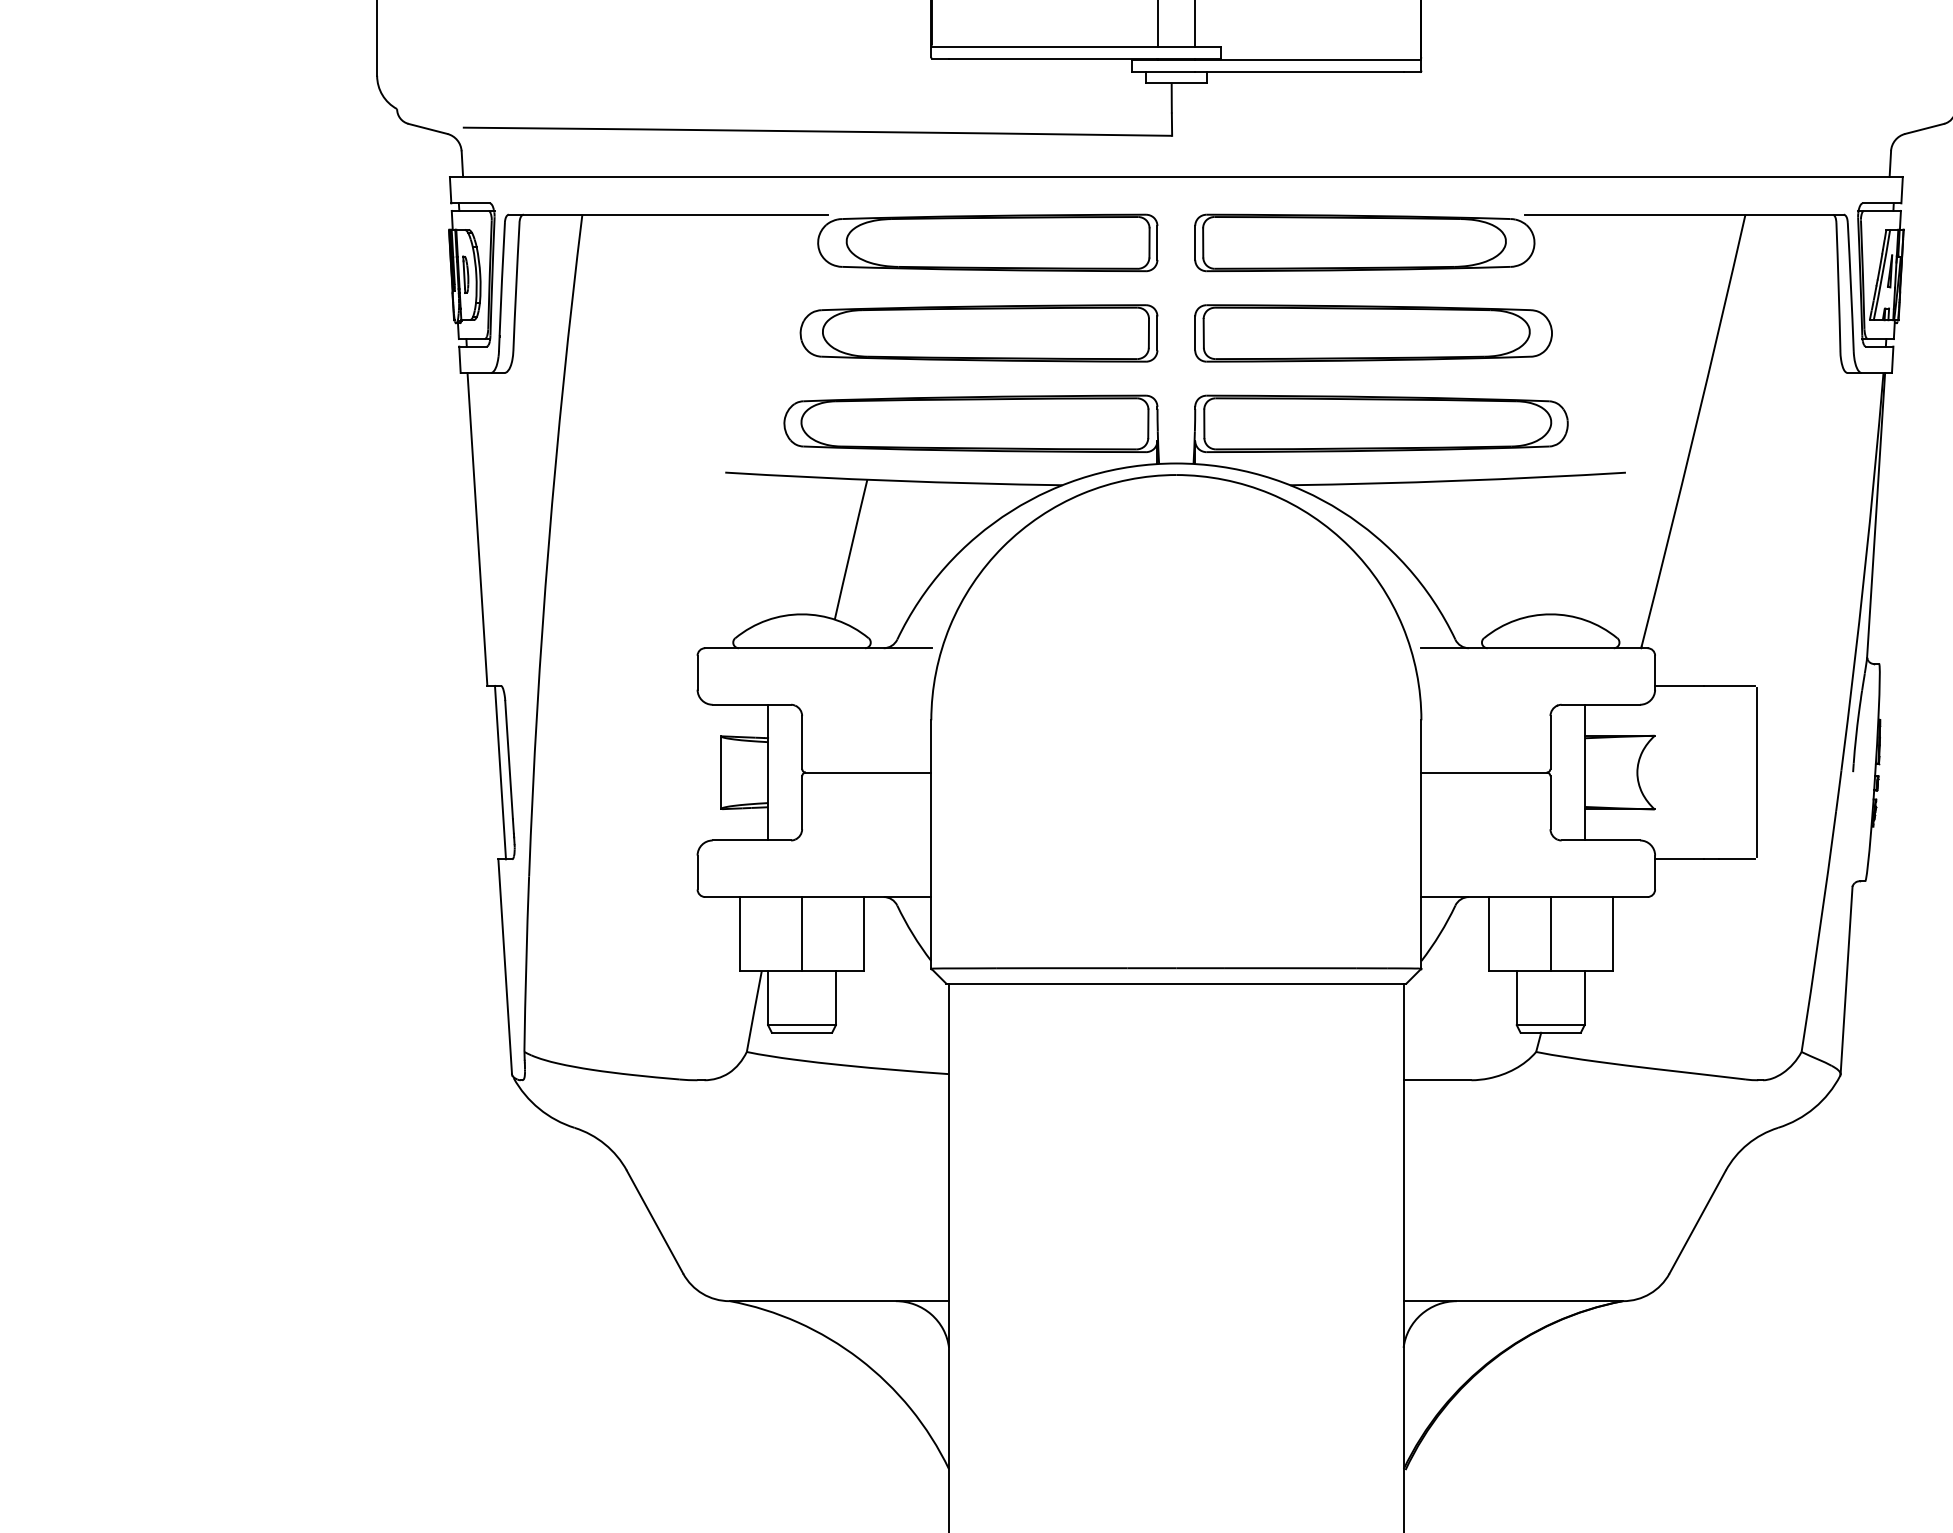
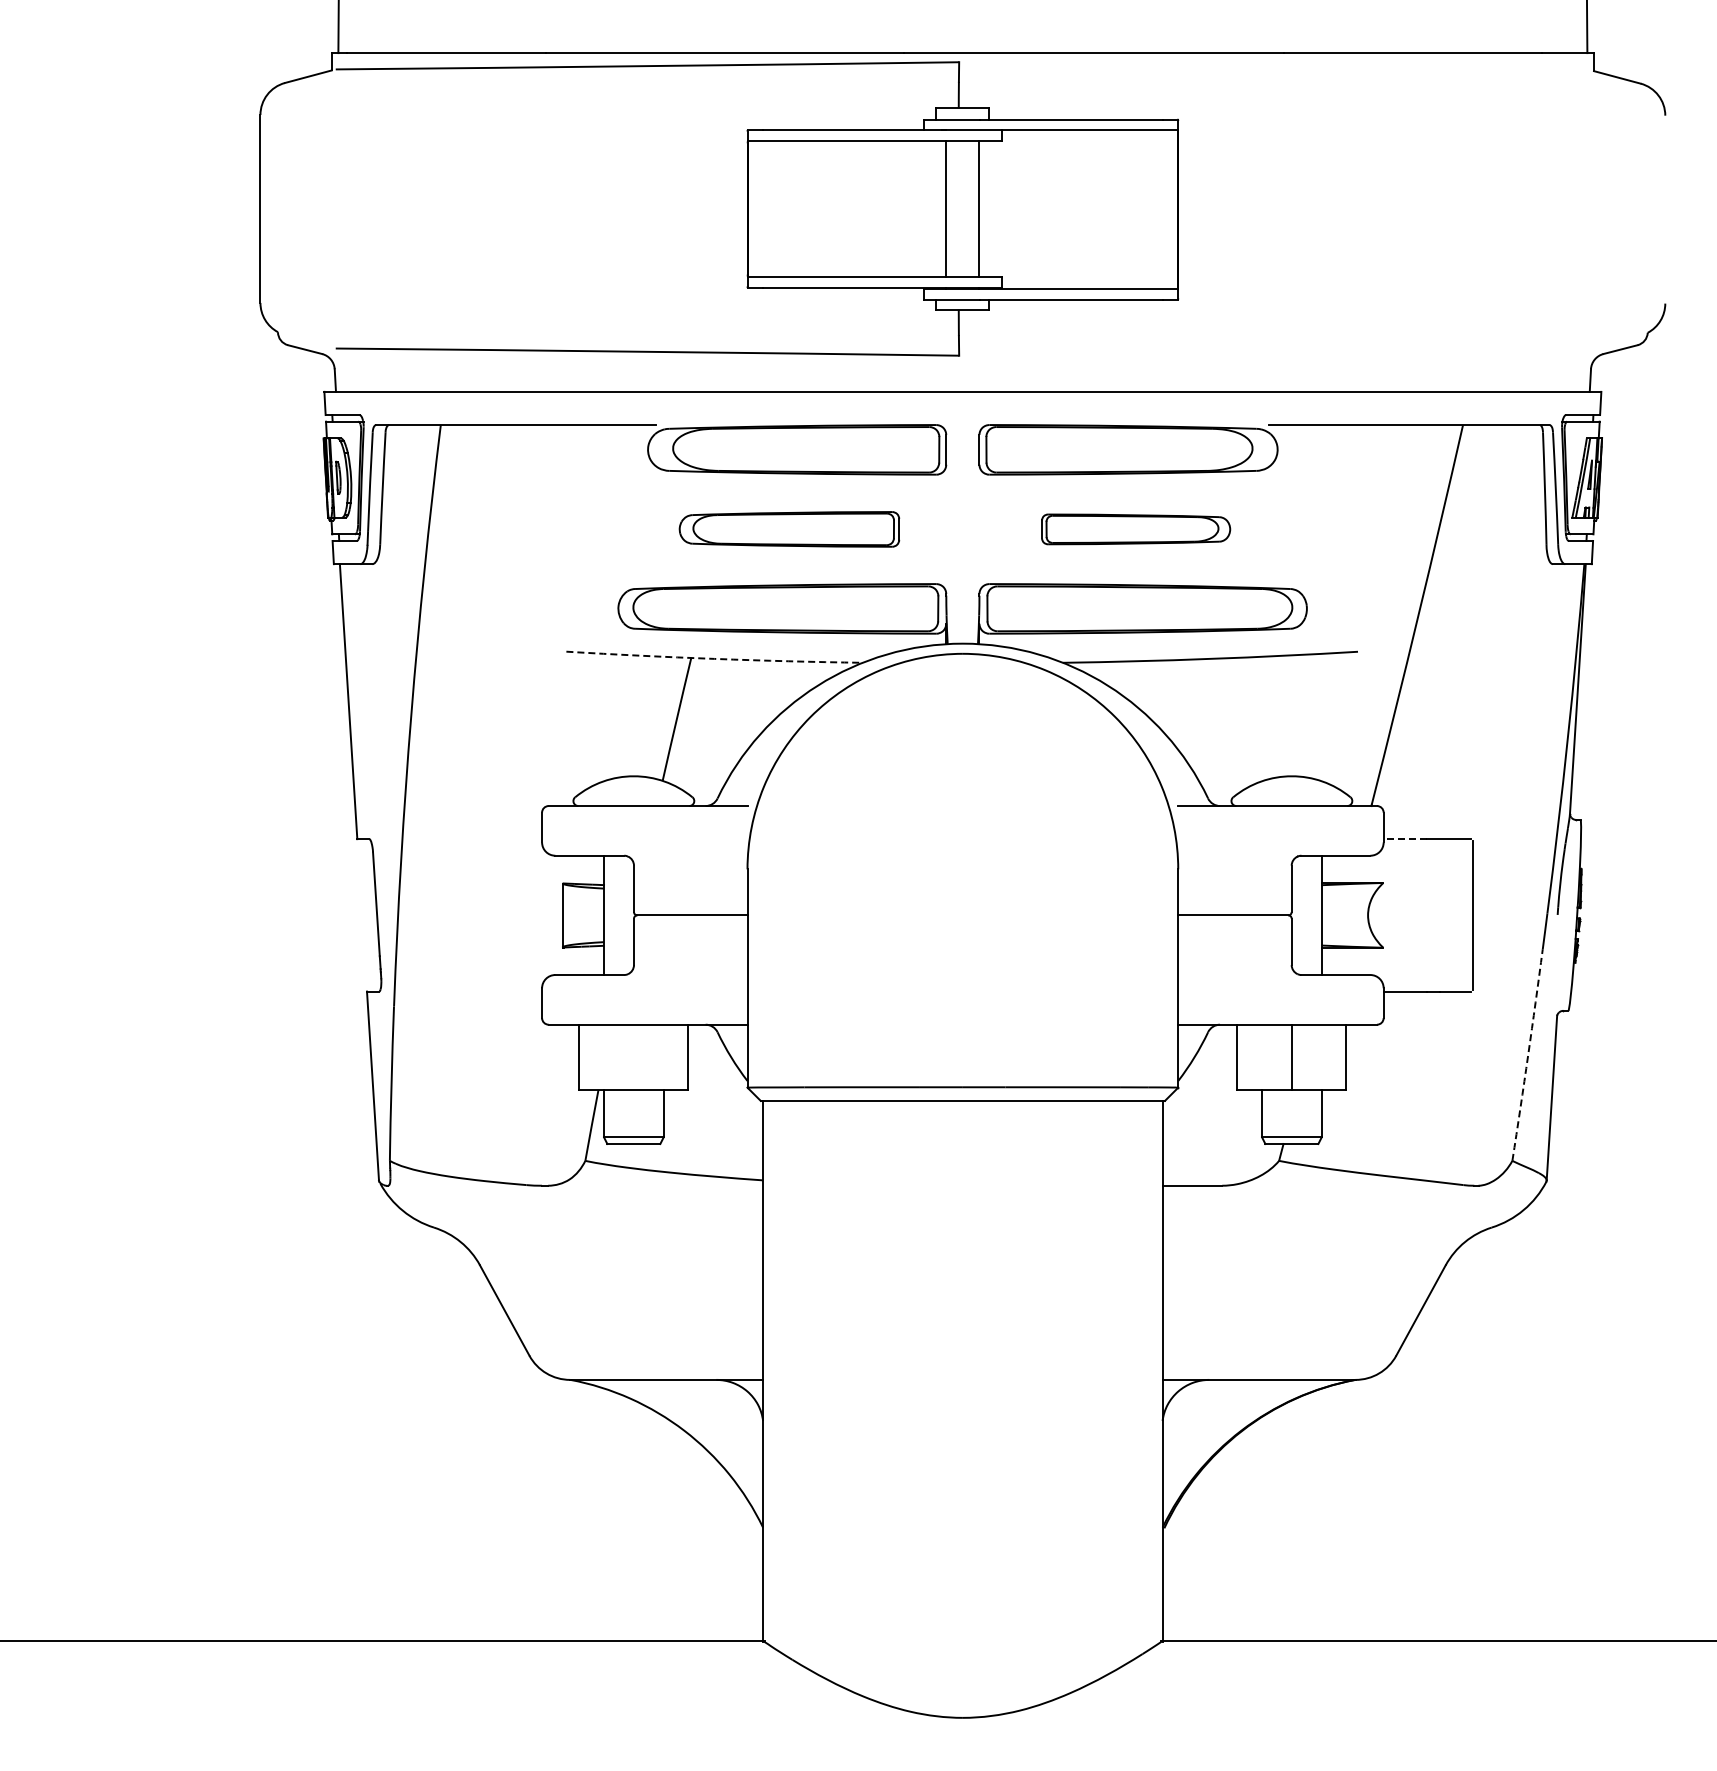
part: (979, 333) -> (789, 529), size x0.7
part: (1372, 333) -> (1135, 529), size x0.6
arc: (893, 480) -> (714, 658), solid -> dashed
line: (1679, 686) -> (1405, 839), solid -> dashed
line: (500, 772) -> (368, 915), removed
arc: (1819, 932) -> (1528, 1055), solid -> dashed
line: (801, 933) -> (633, 1056), removed

